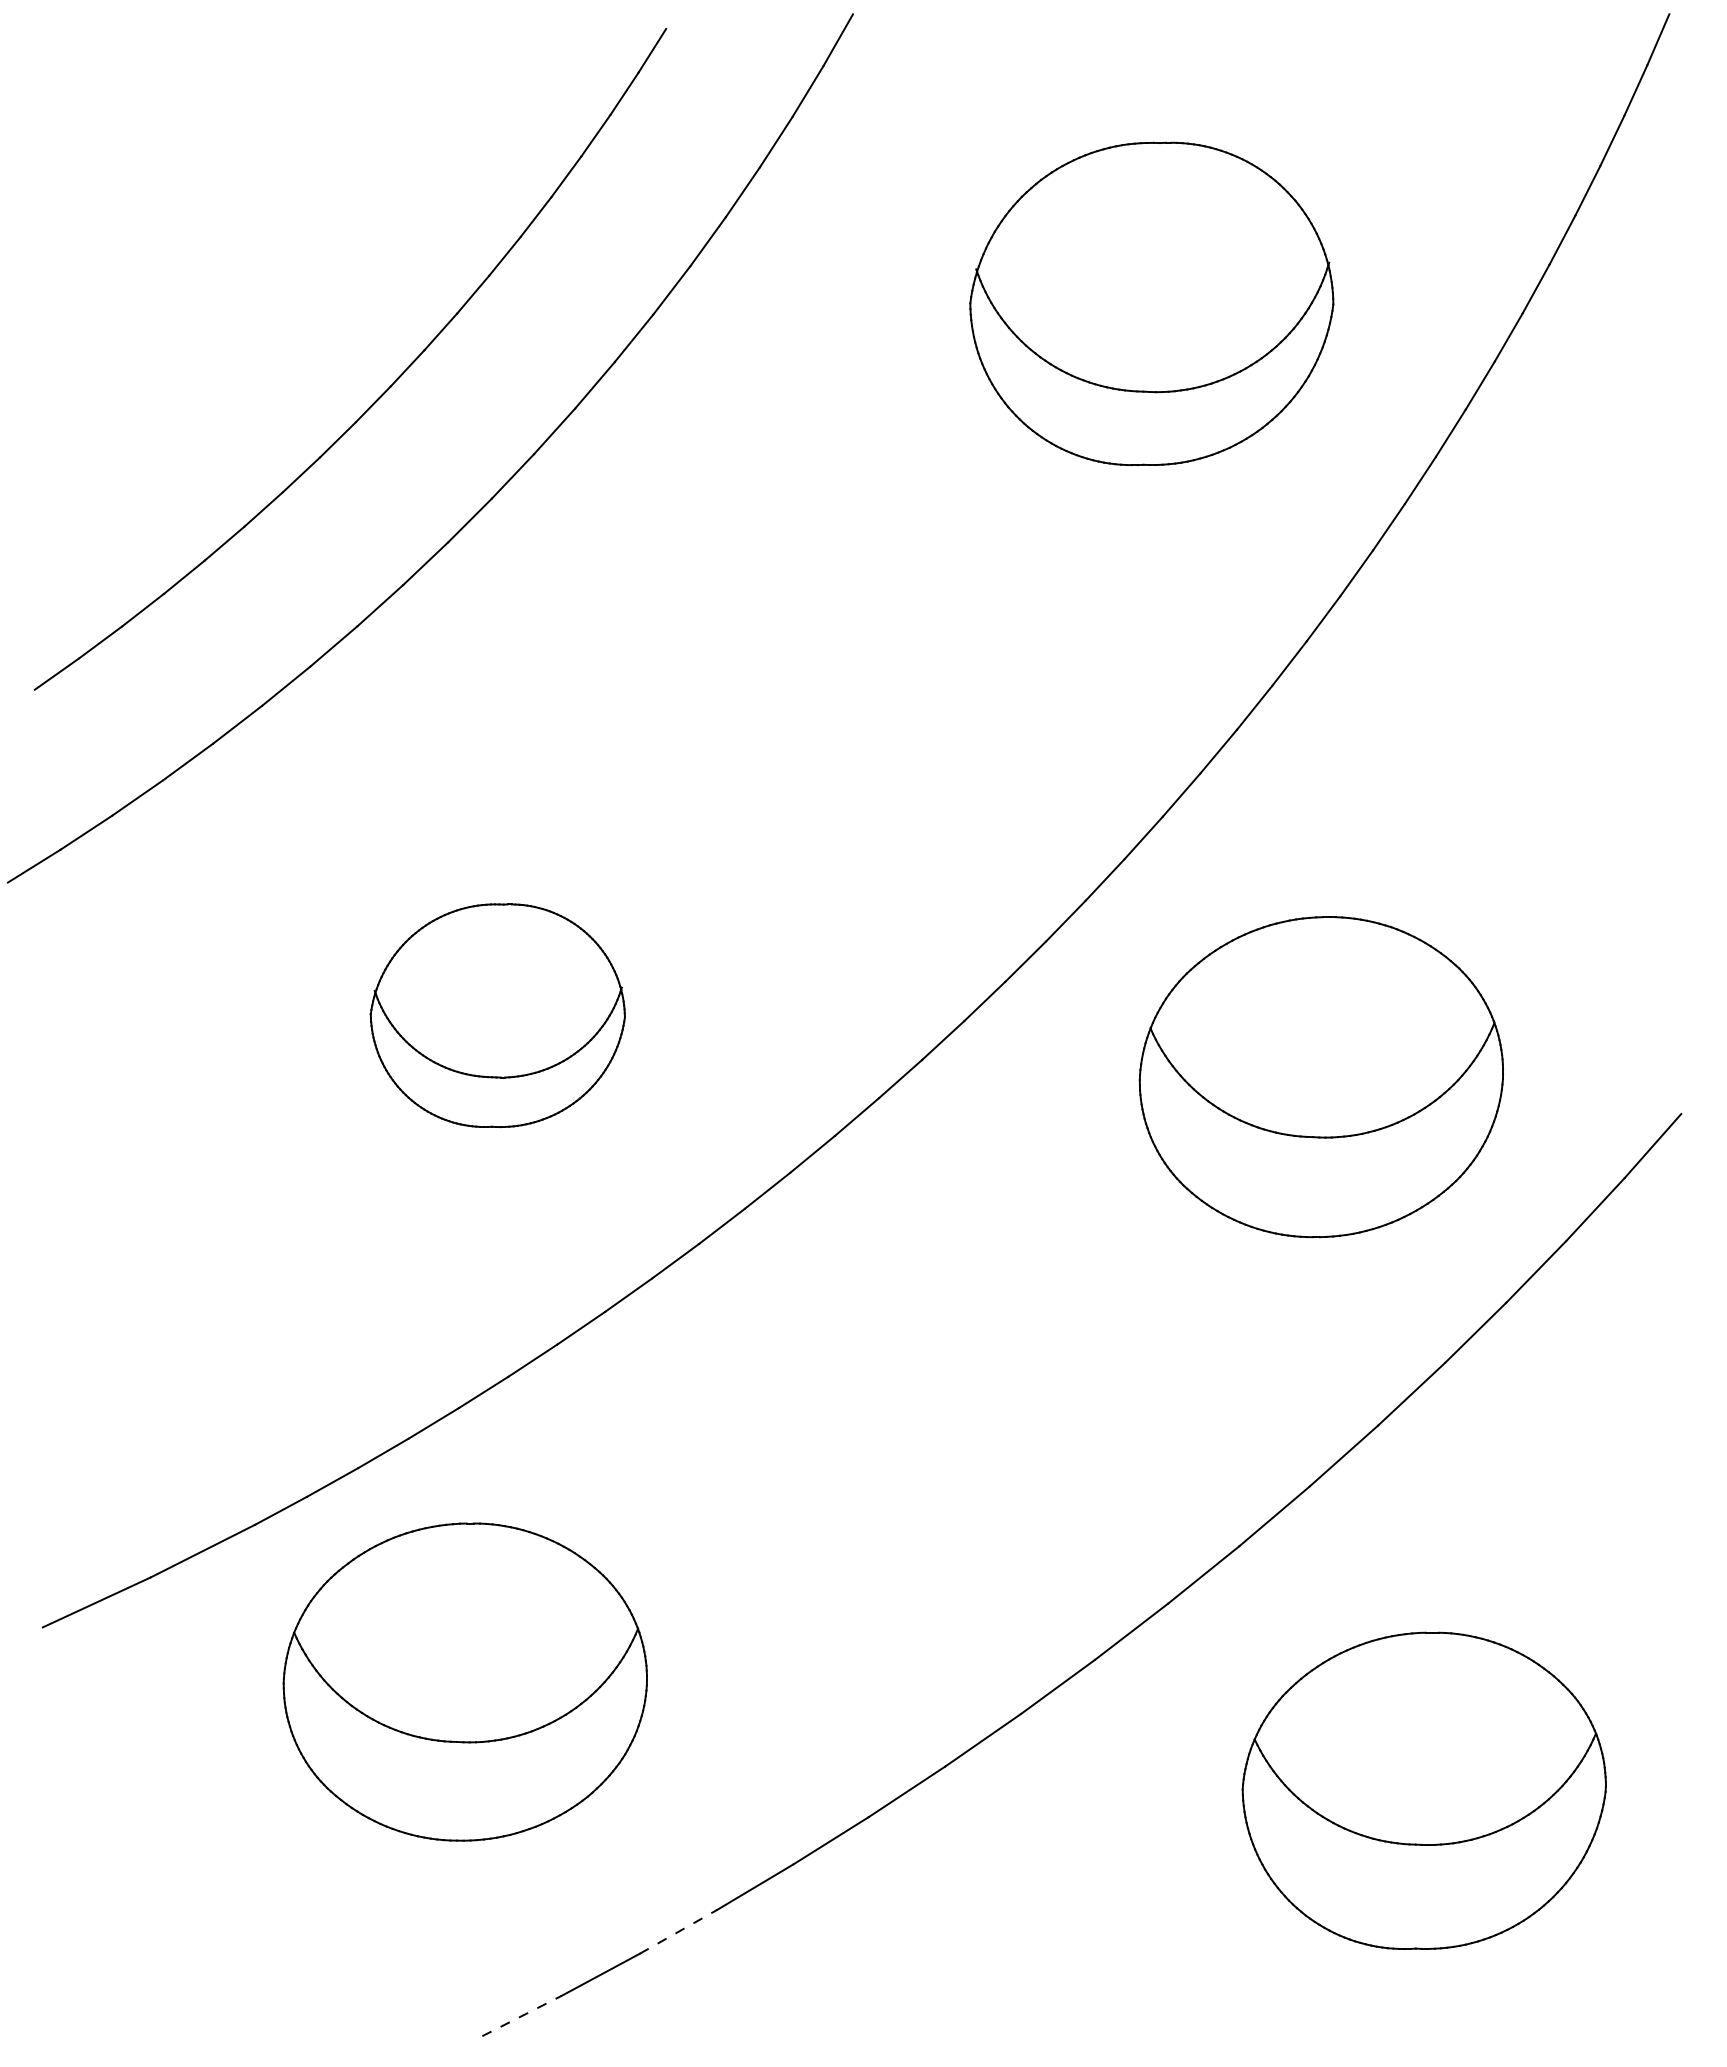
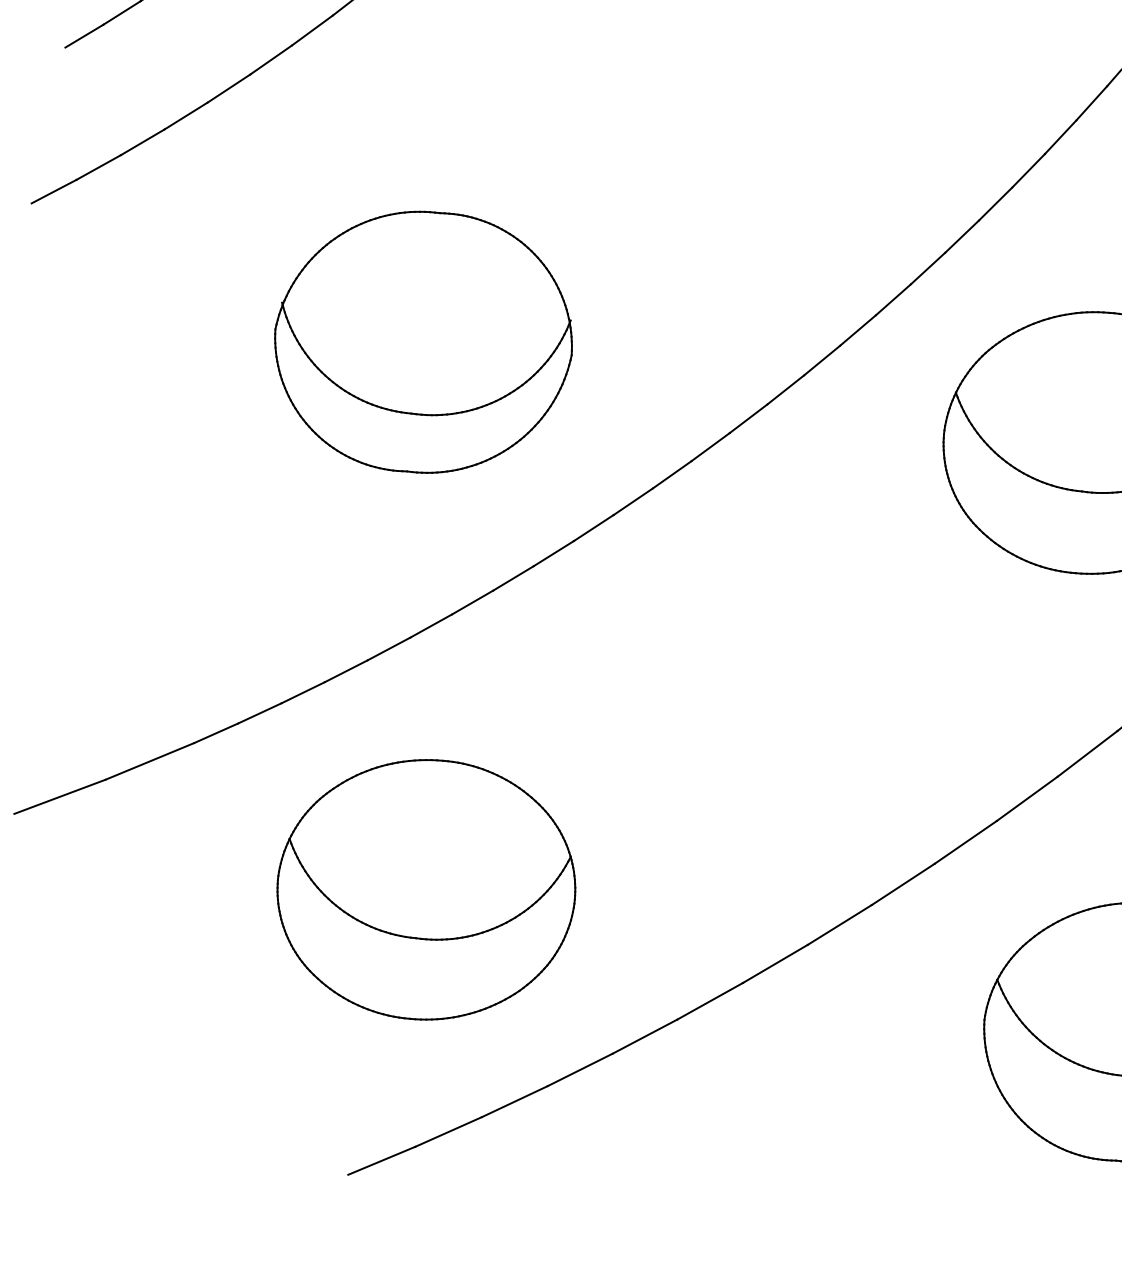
part: (497, 1015) -> (423, 342), size x1.43
part: (464, 1681) -> (425, 889), moved
line: (678, 1931) -> (514, 1101), dashed -> solid
line: (522, 2015) -> (382, 1160), dashed -> solid

